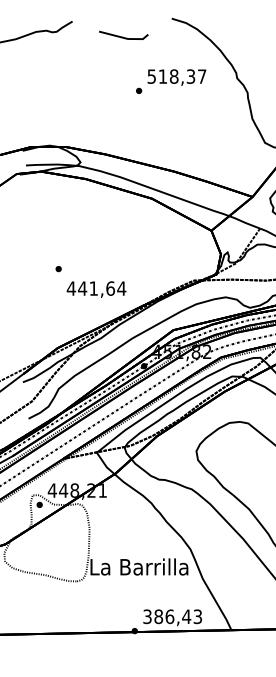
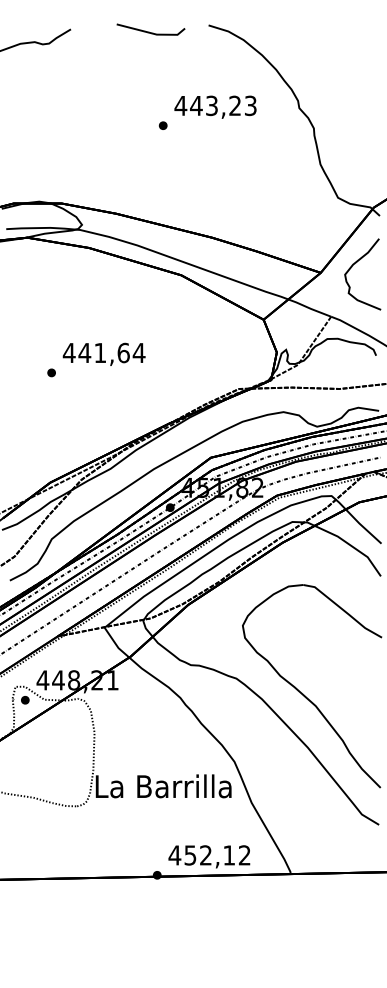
line: (122, 36) -> (149, 31), moved
text: (176, 76) -> (215, 105), 518,37 -> 443,23
text: (96, 288) -> (103, 353), moved
text: (172, 616) -> (209, 855), 386,43 -> 452,12

